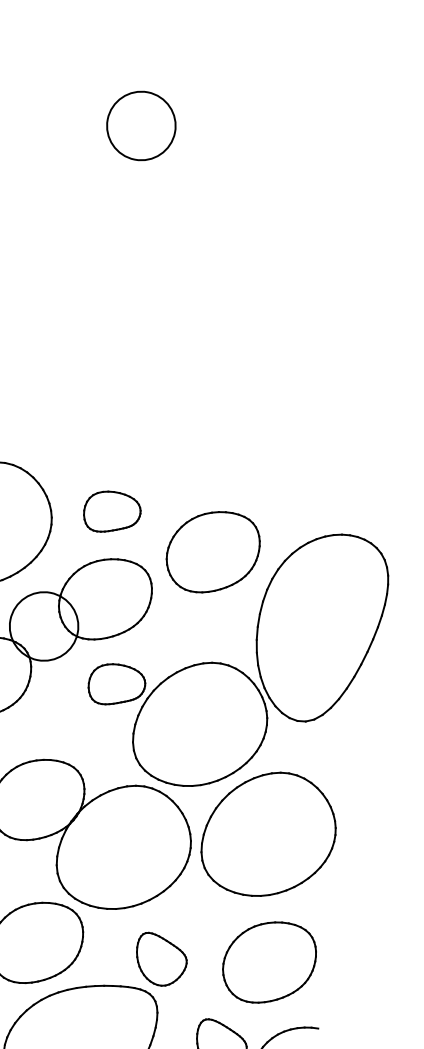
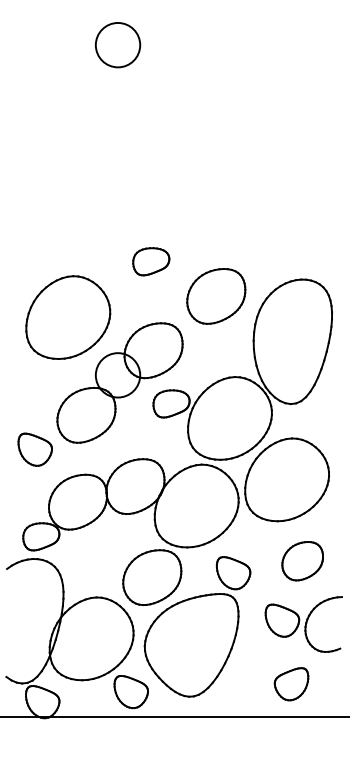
part: (112, 512) -> (151, 261), moved
part: (213, 552) -> (216, 296), moved
part: (269, 961) -> (302, 560), size x0.7

